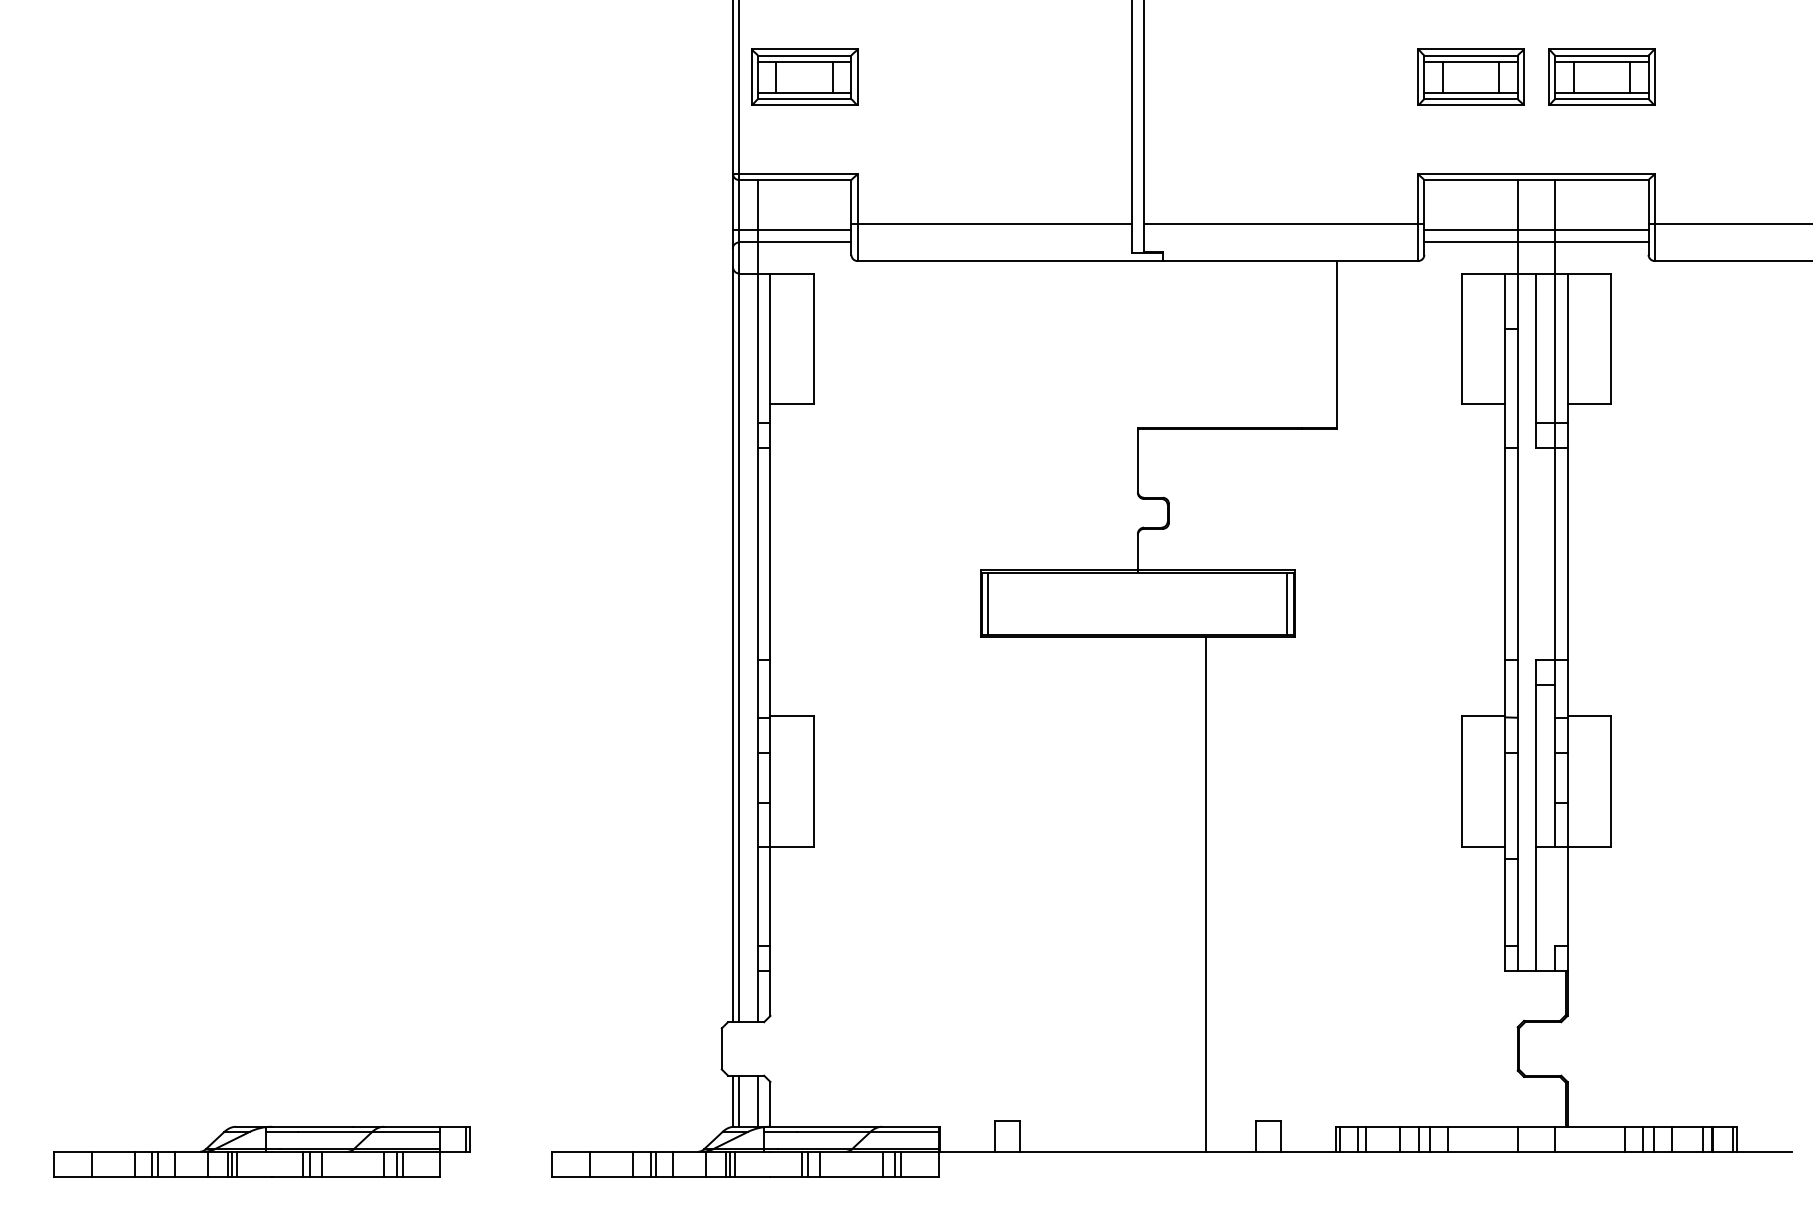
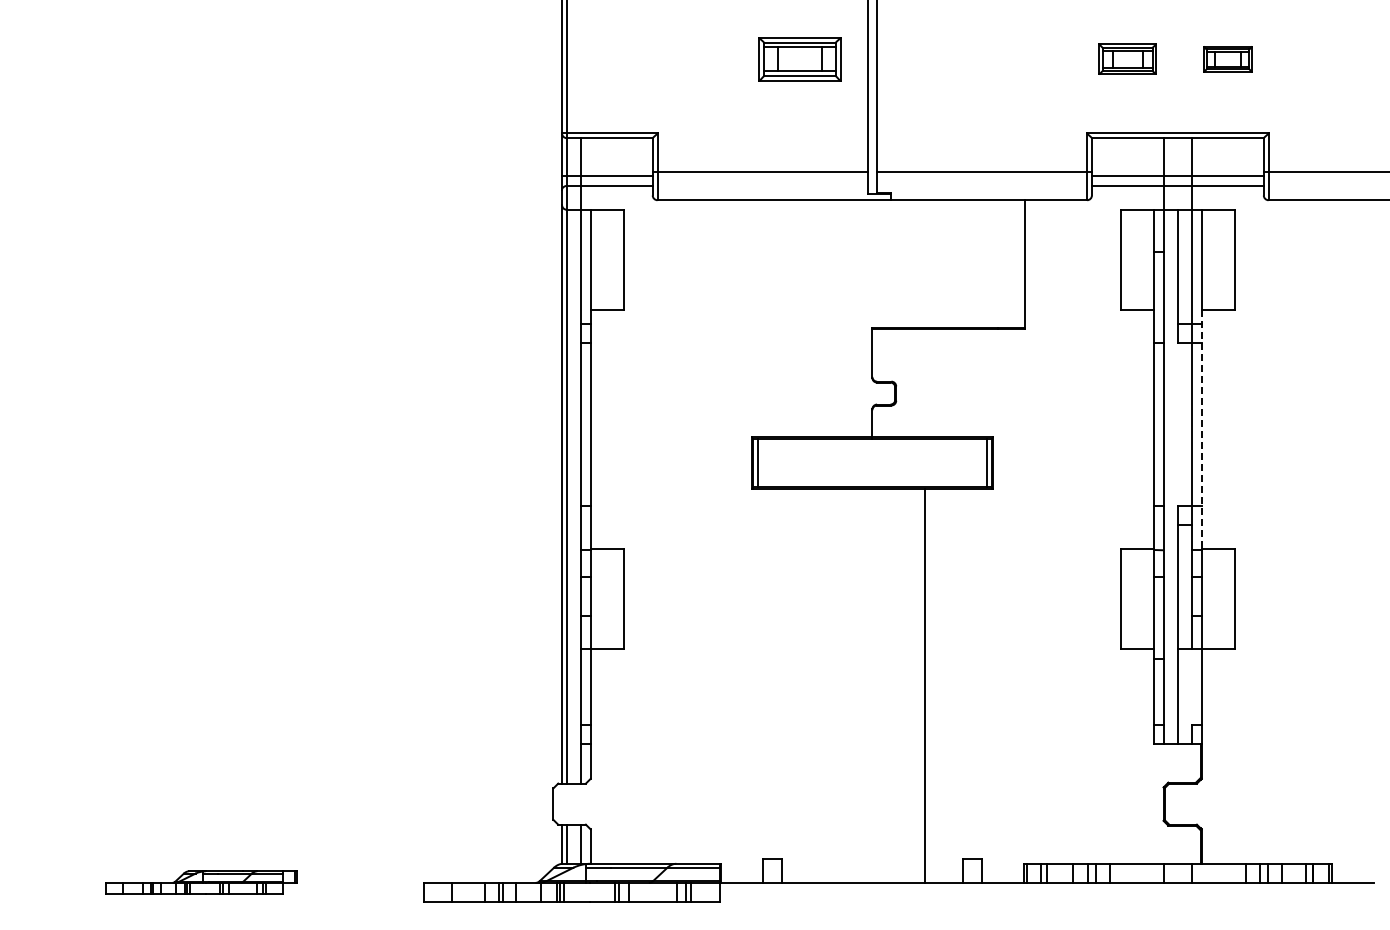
part: (804, 77) -> (799, 59), moved
part: (1470, 77) -> (1127, 59), size x0.7
part: (1601, 77) -> (1227, 59), size x0.6
line: (1567, 560) -> (1201, 429), solid -> dashed
part: (262, 1151) -> (201, 882), size x0.6

